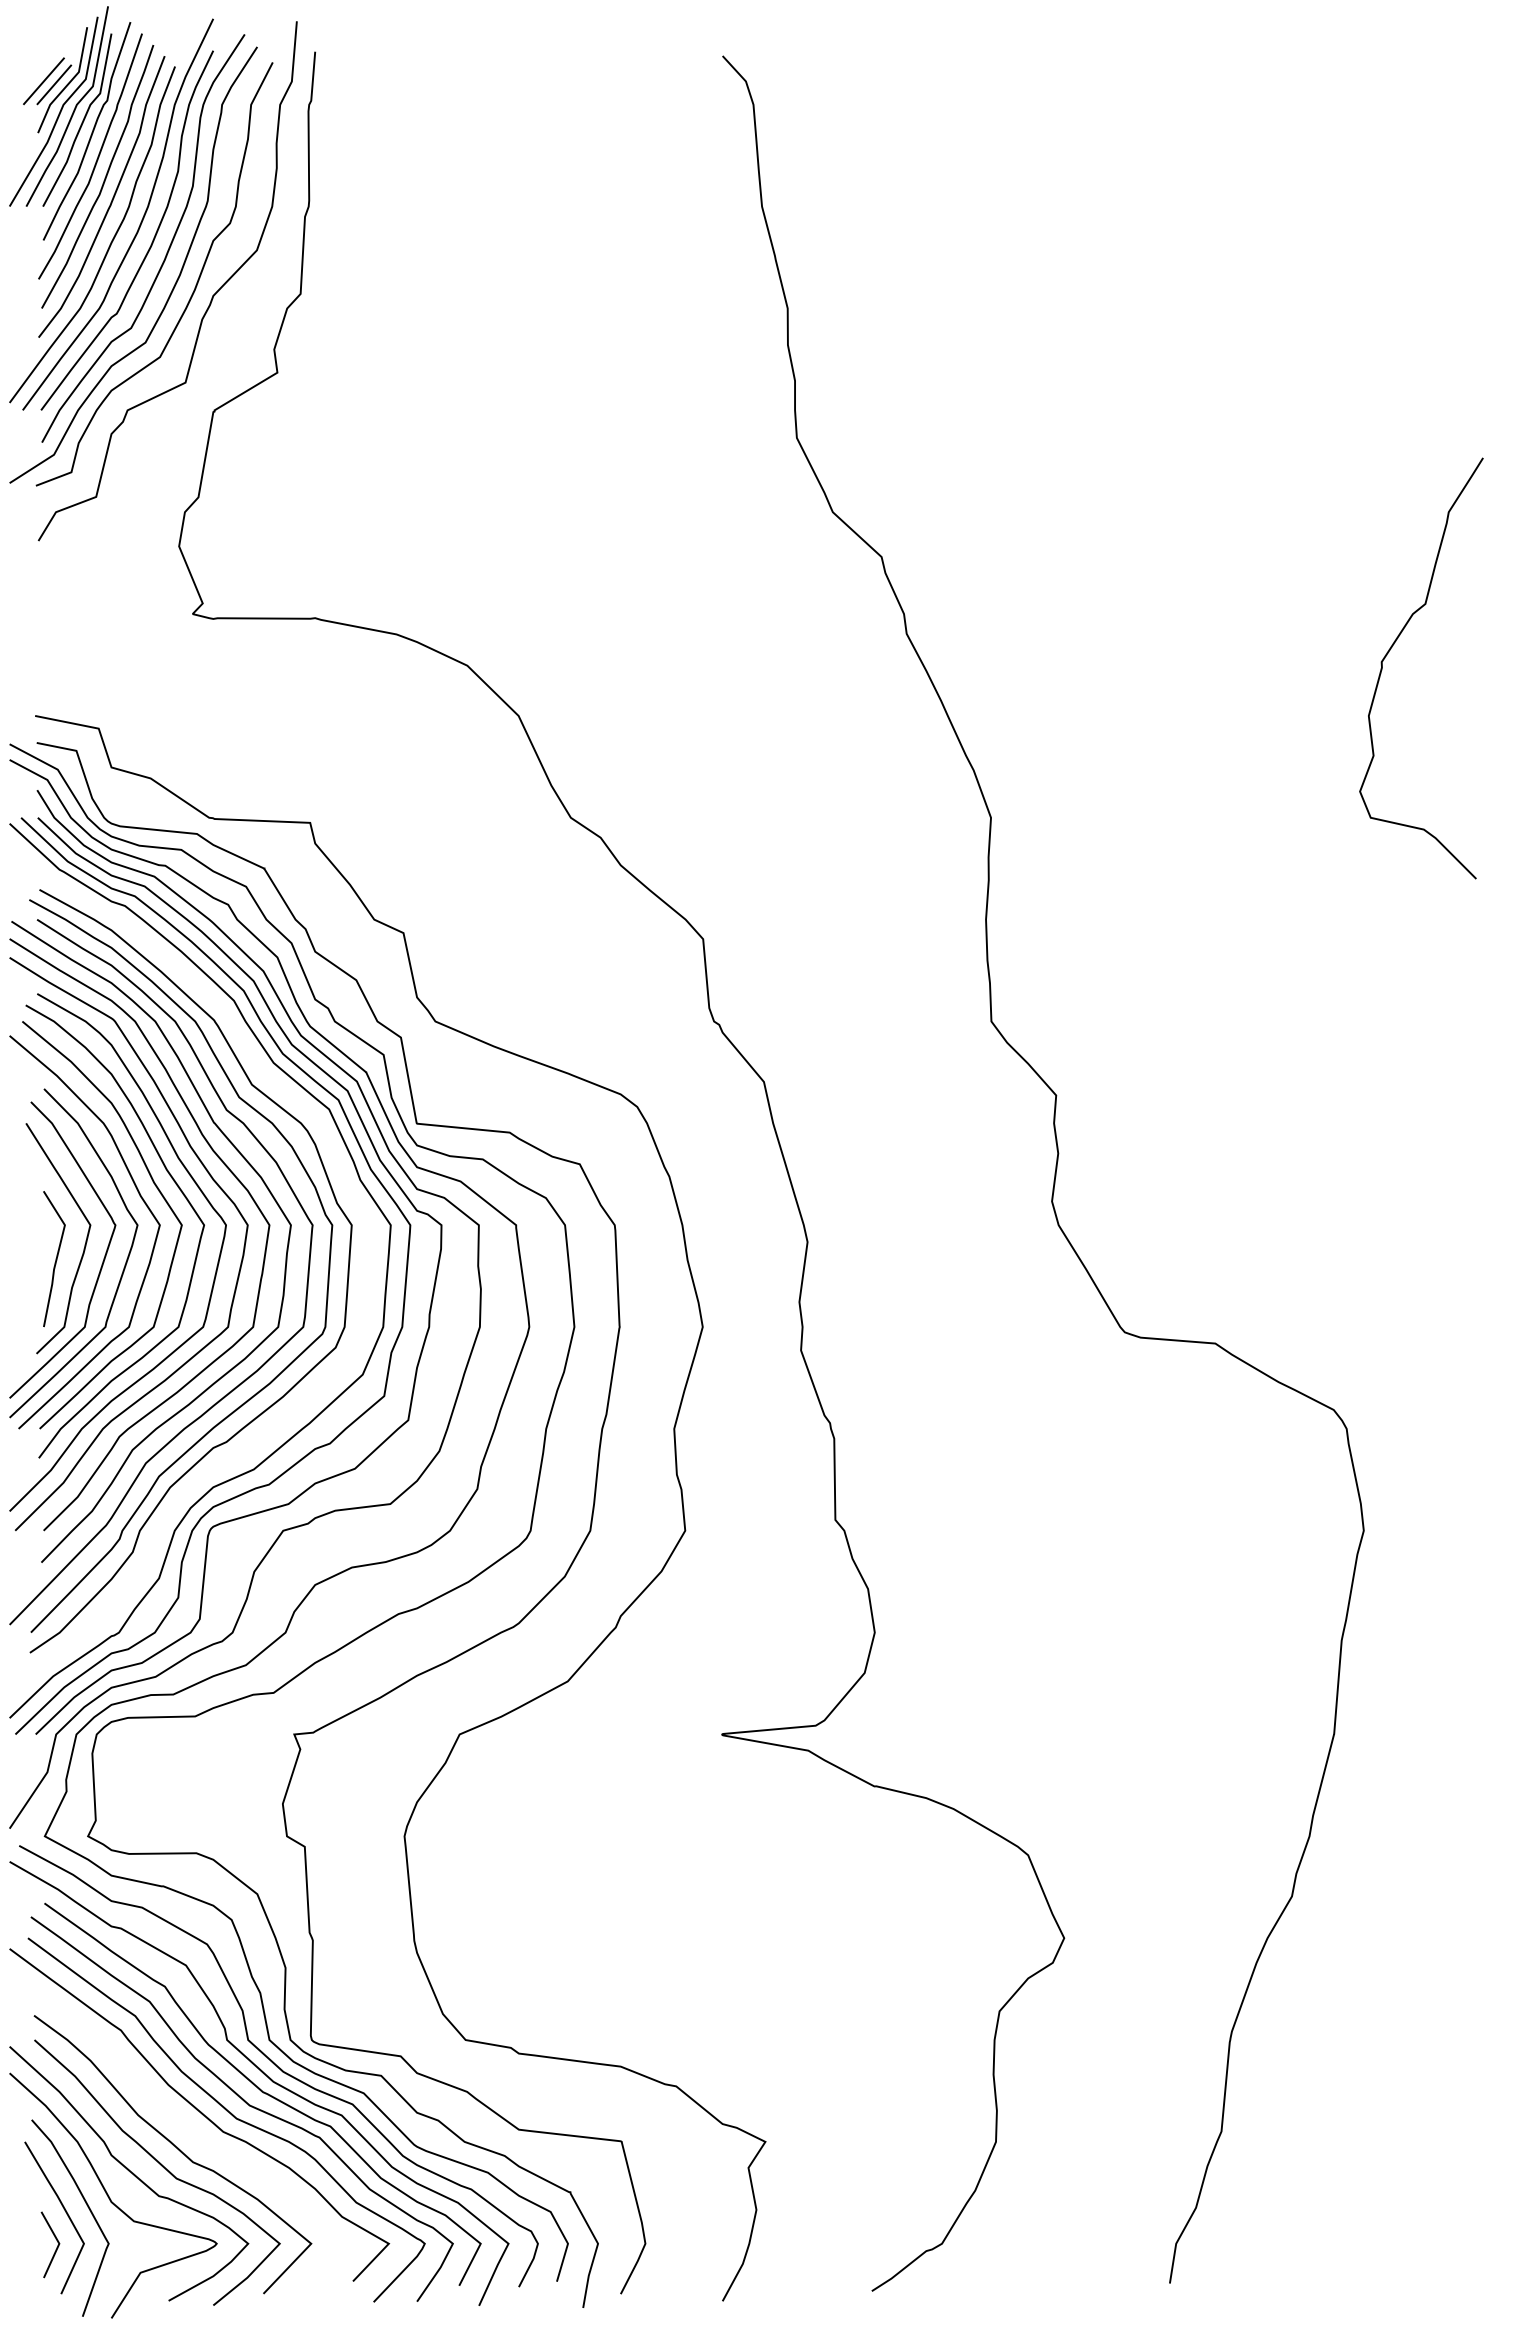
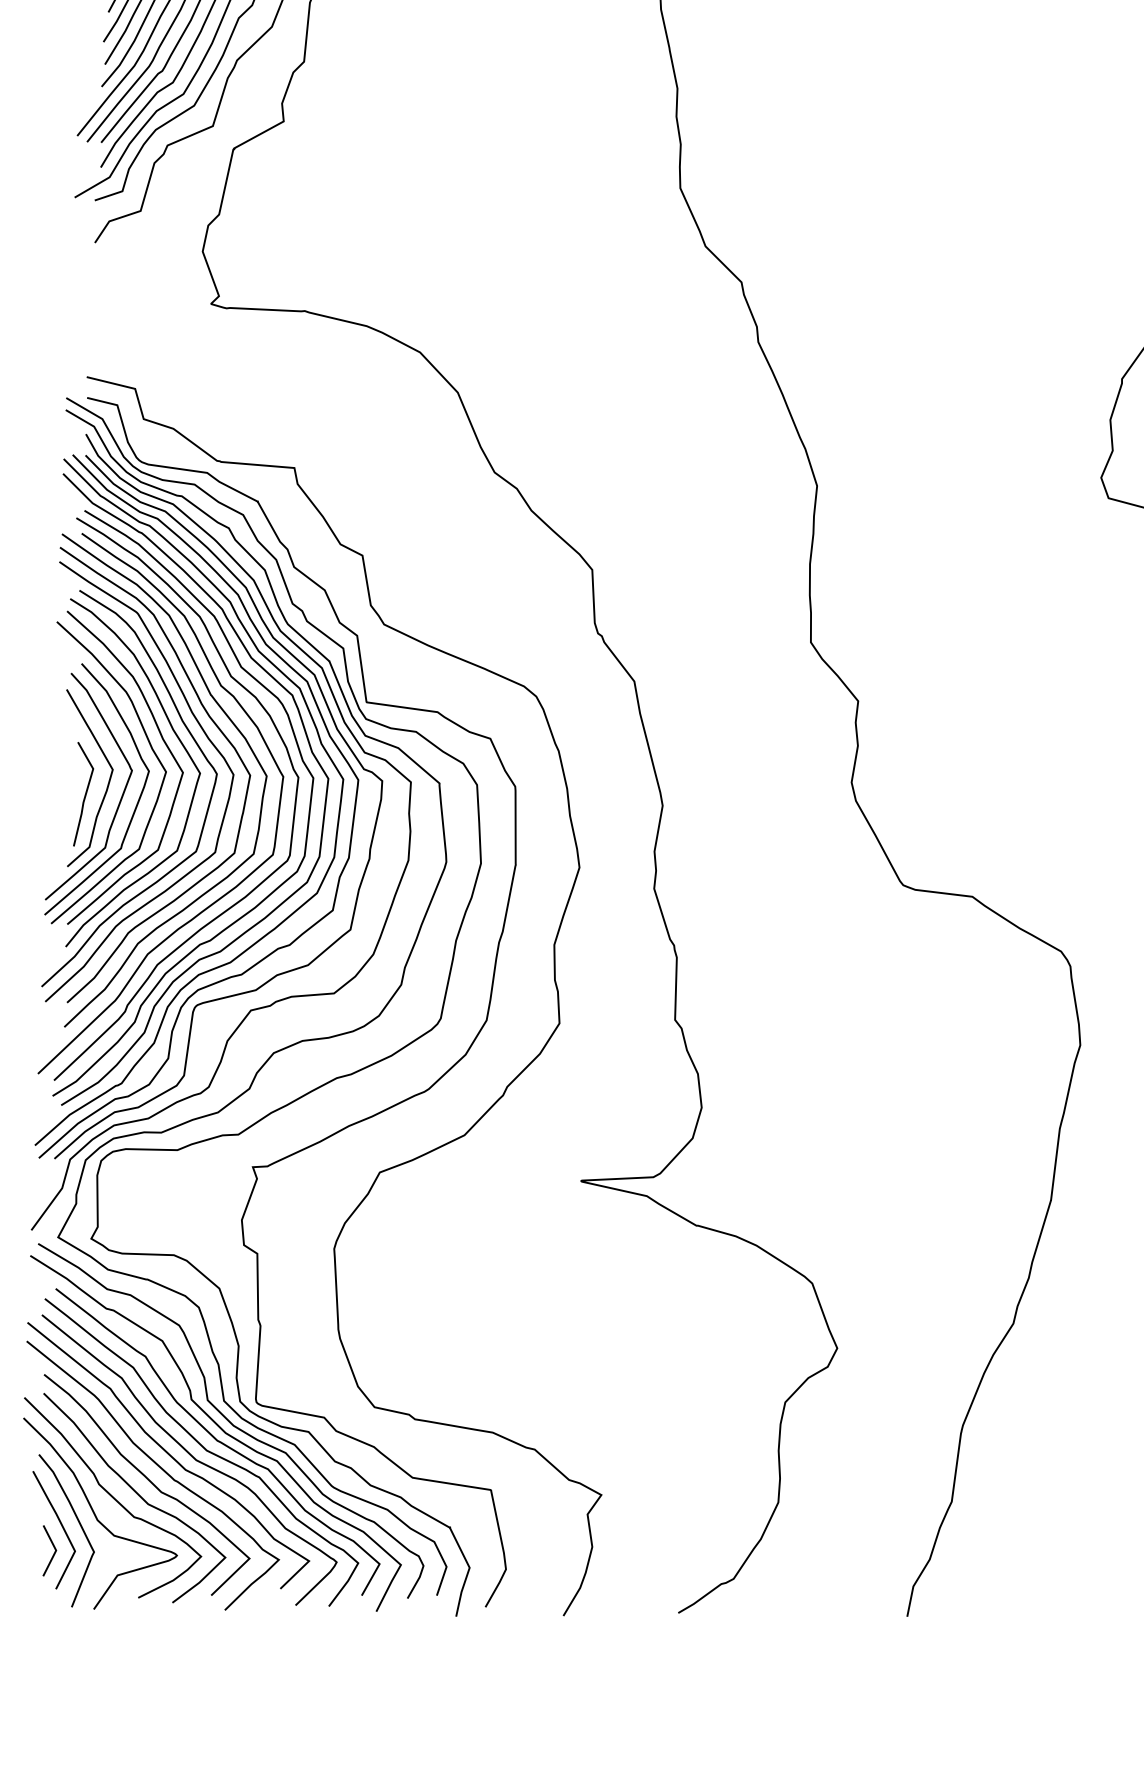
curve: (347, 1191) -> (311, 752), added
curve: (190, 2131) -> (160, 1468), added

